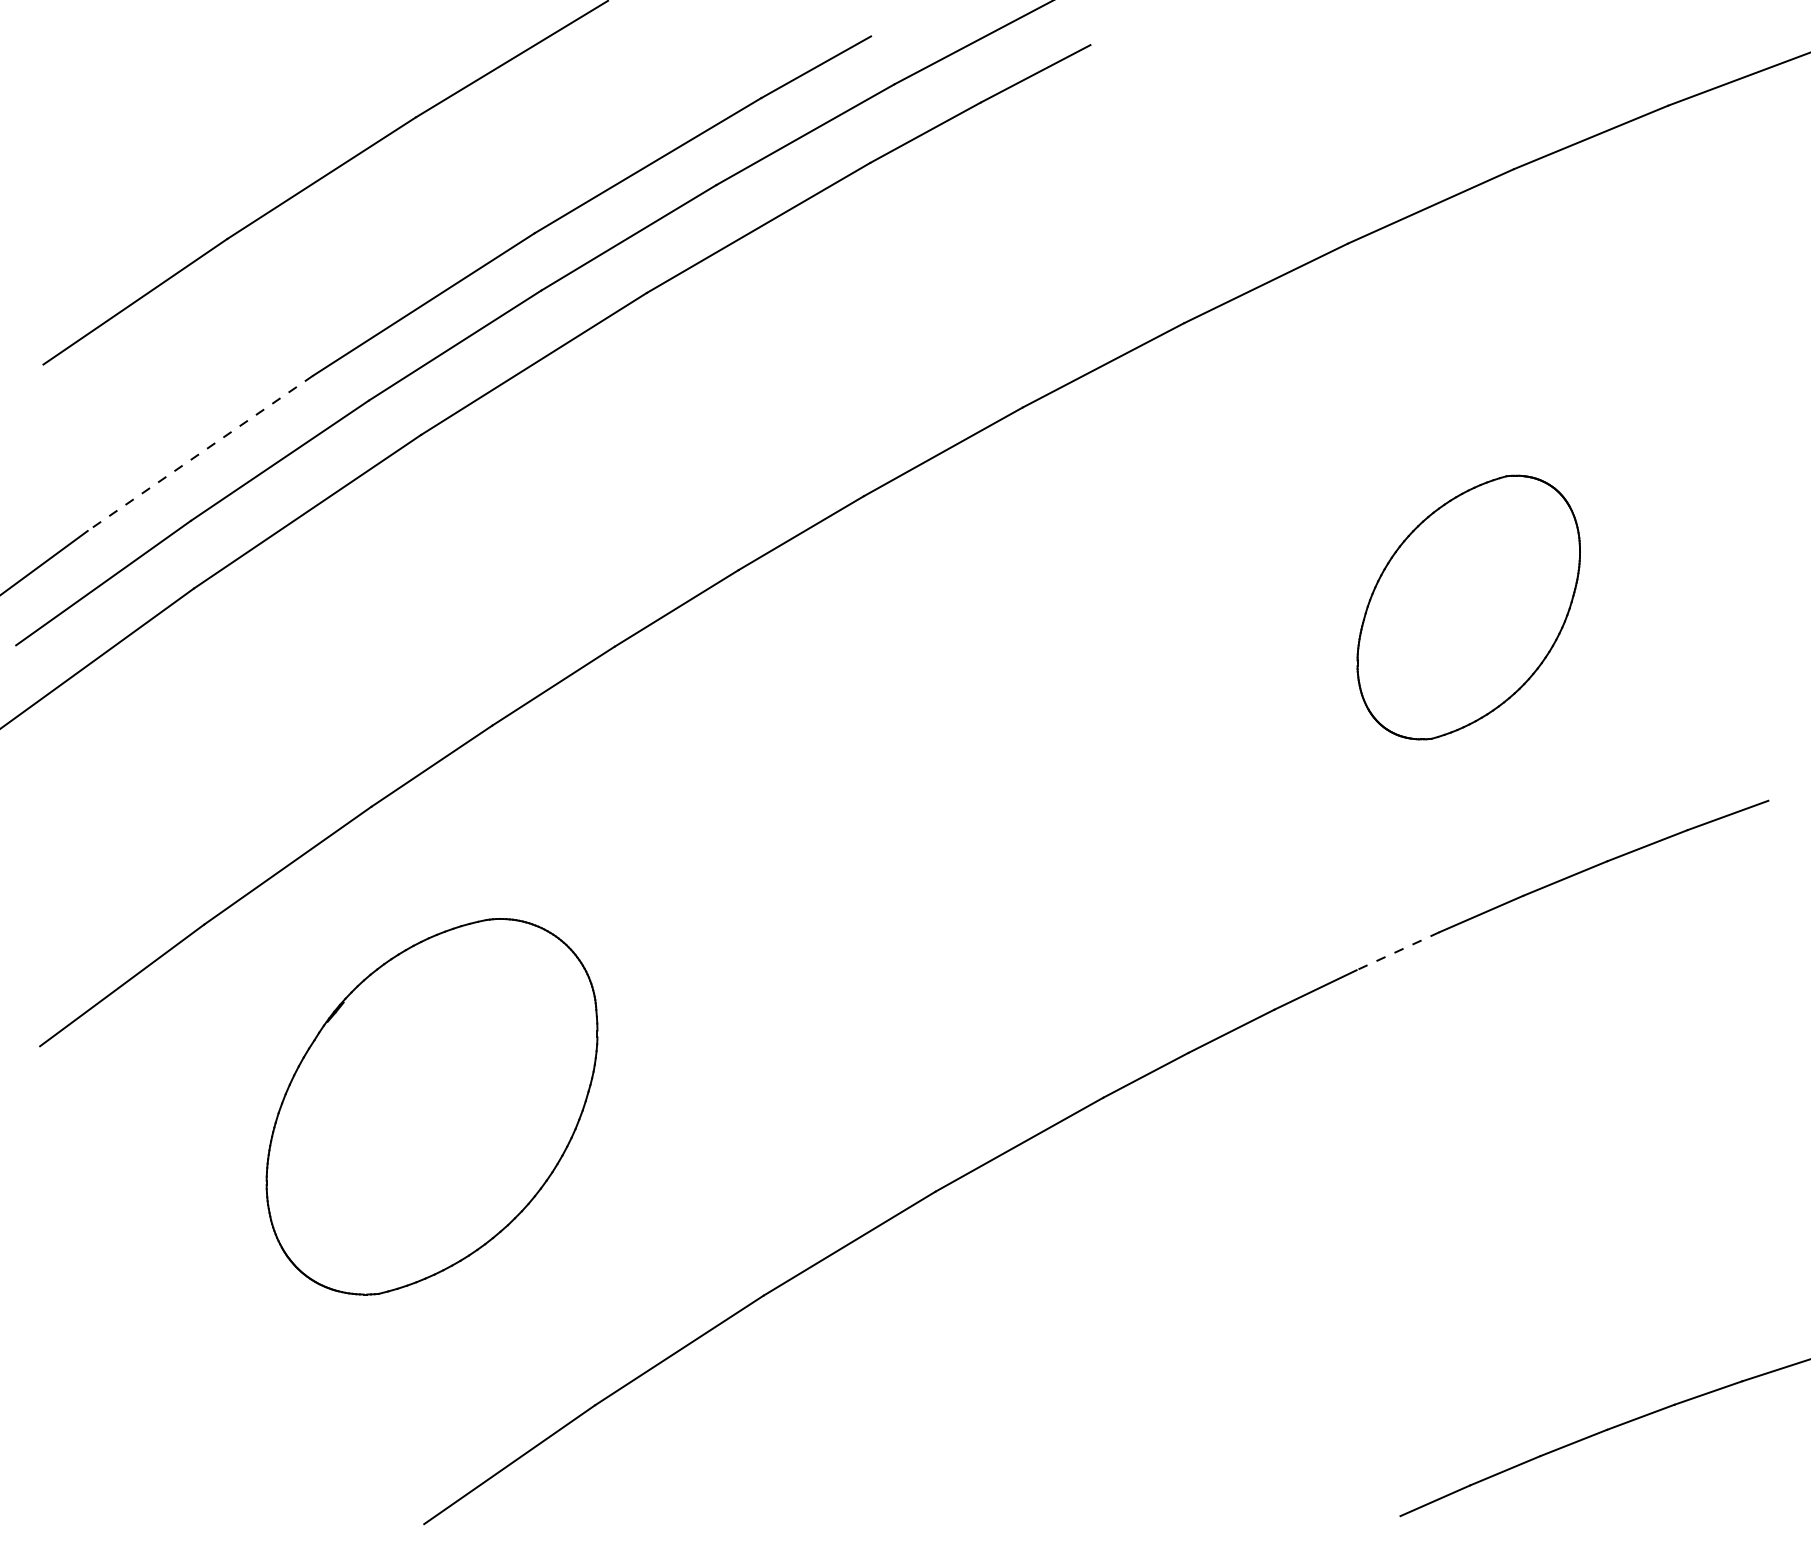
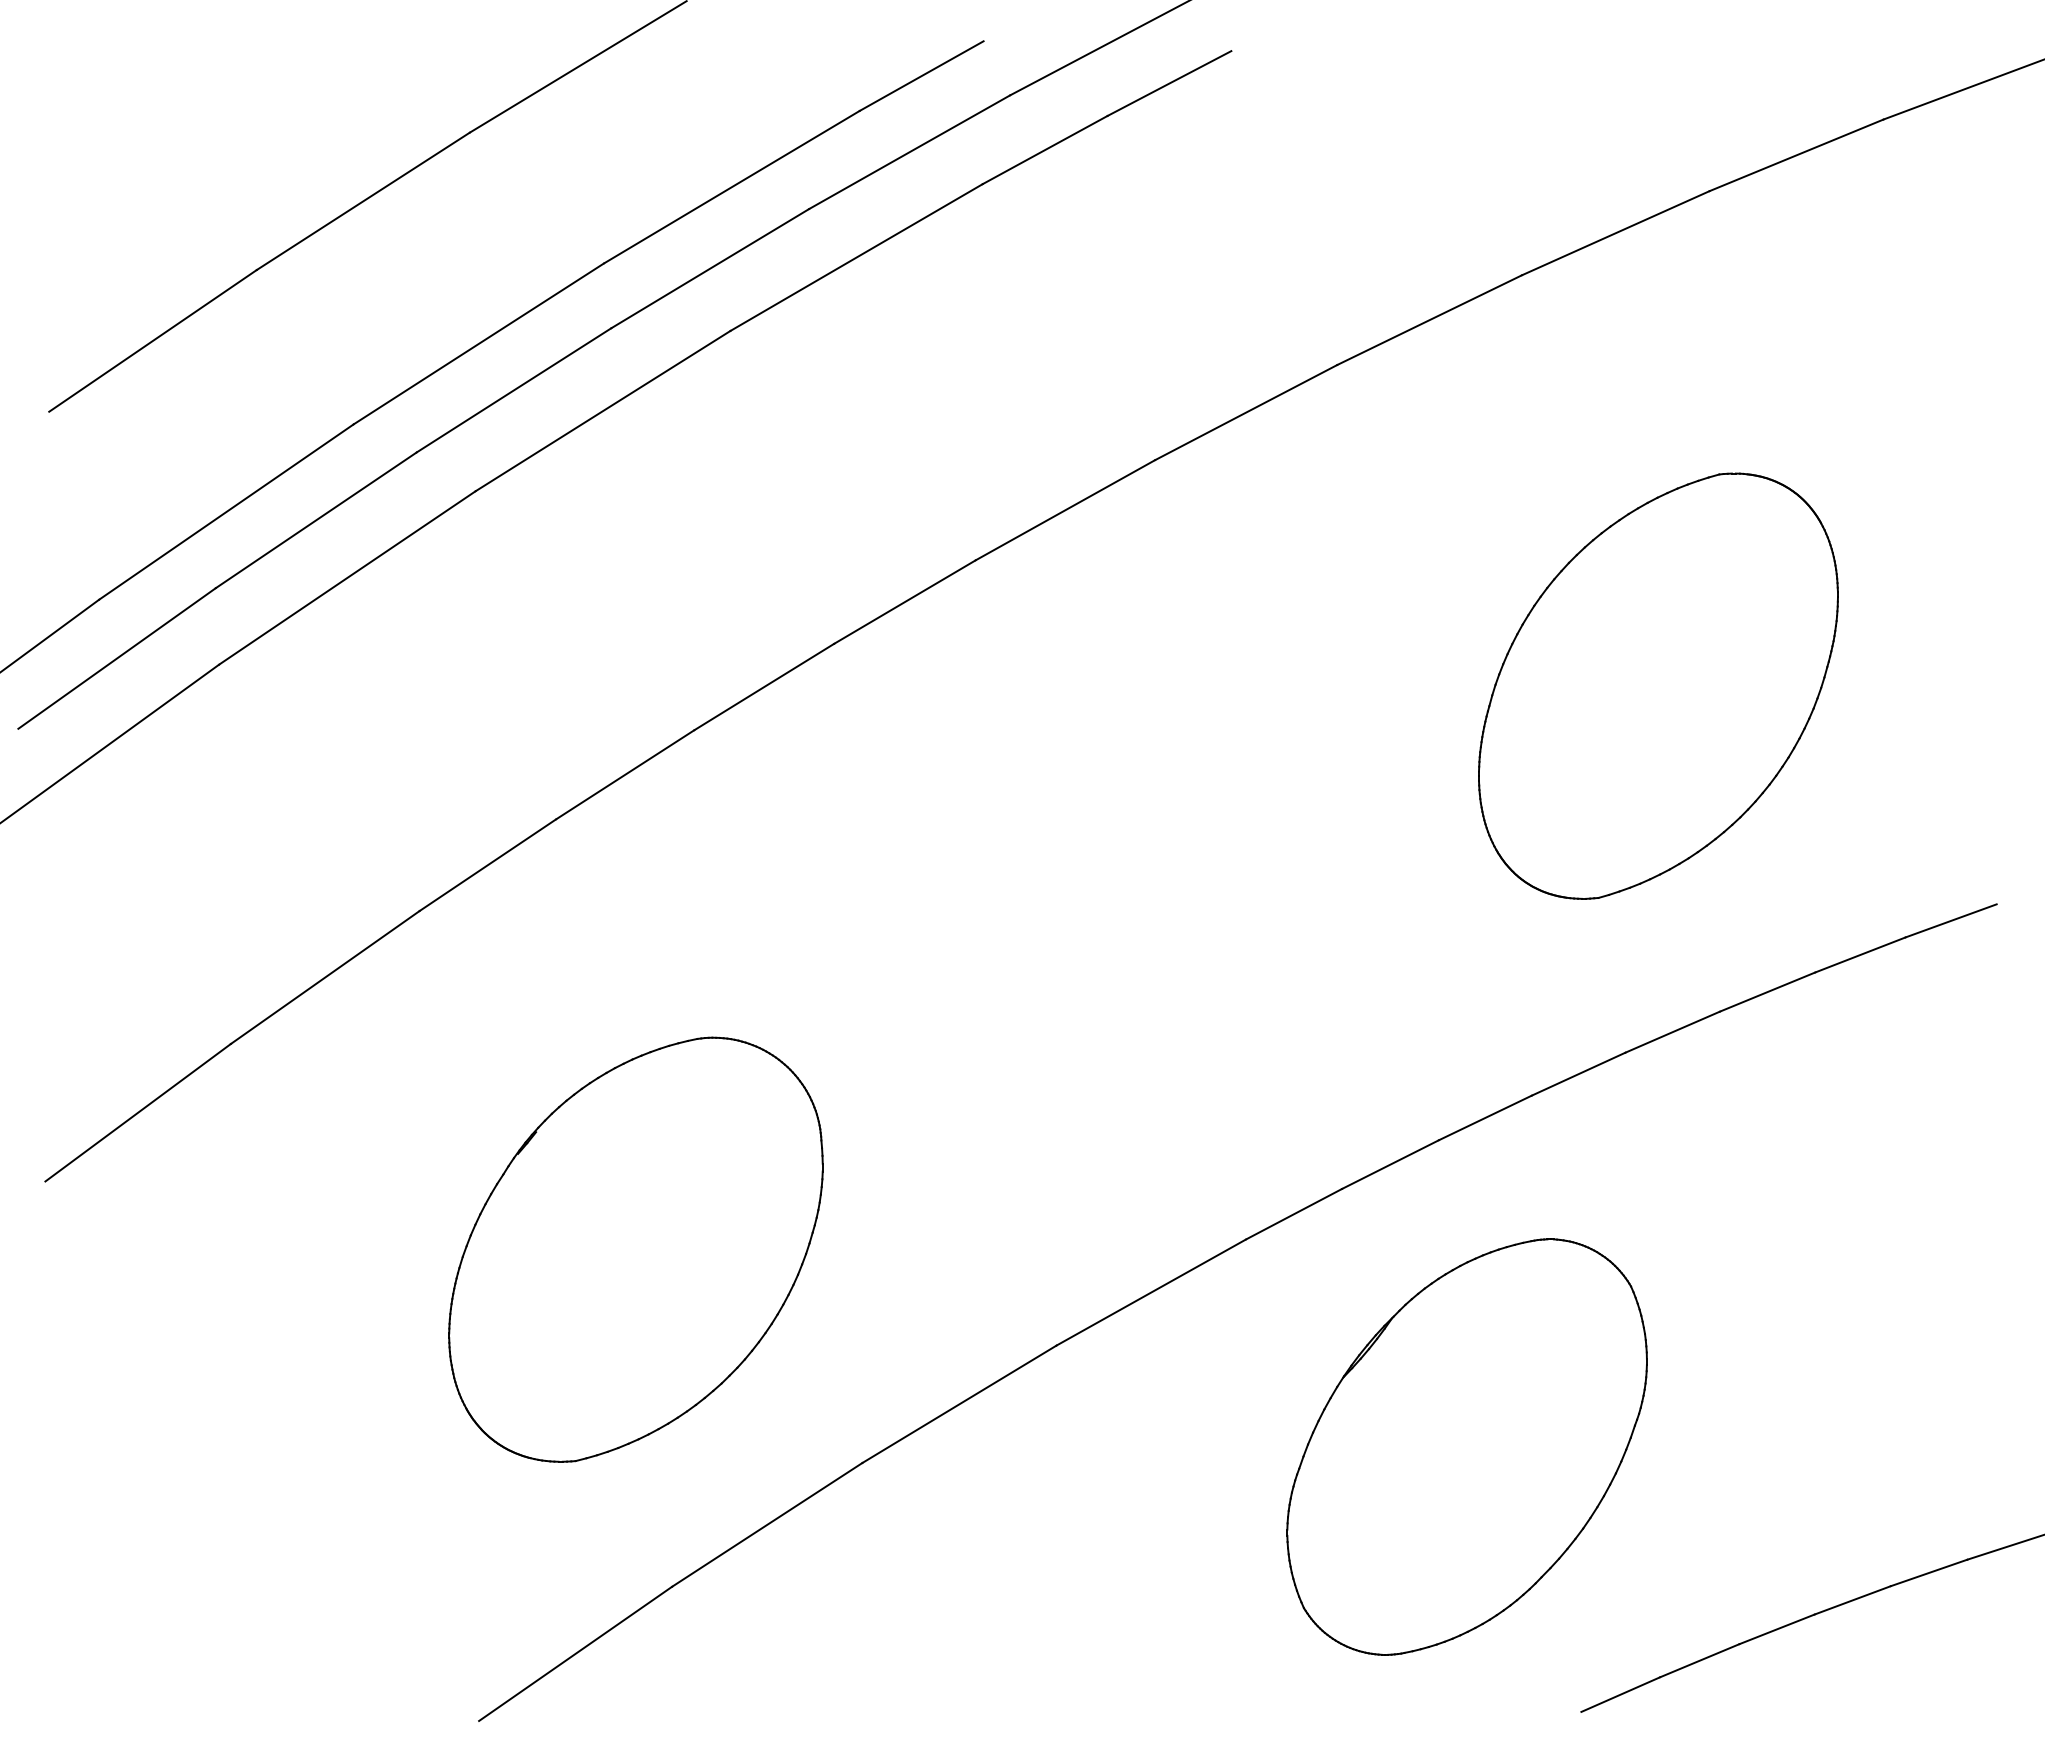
line: (200, 453) -> (226, 512), dashed -> solid
part: (1468, 606) -> (1658, 685), size x1.43
line: (1397, 951) -> (1578, 1074), dashed -> solid
part: (431, 1106) -> (635, 1249), moved
part: (1298, 1281) -> (1466, 1446), added

